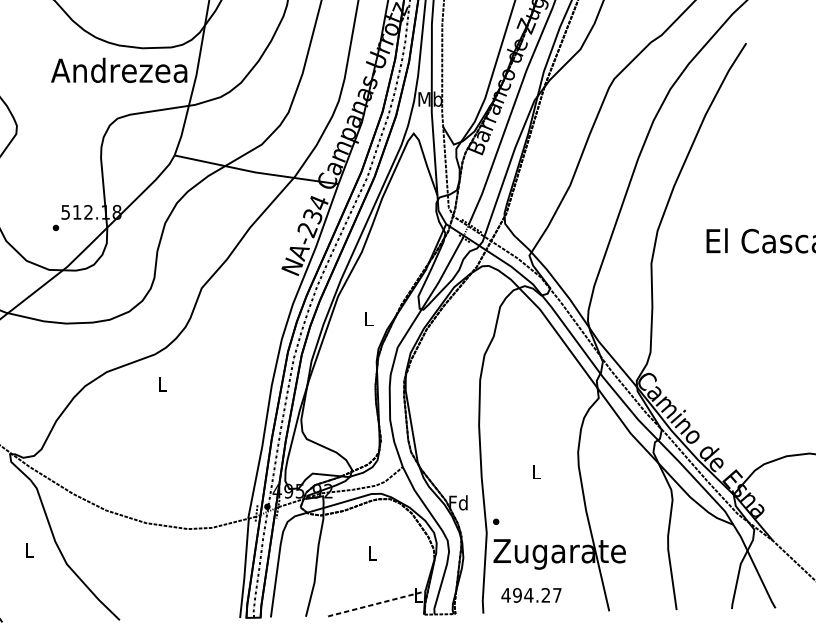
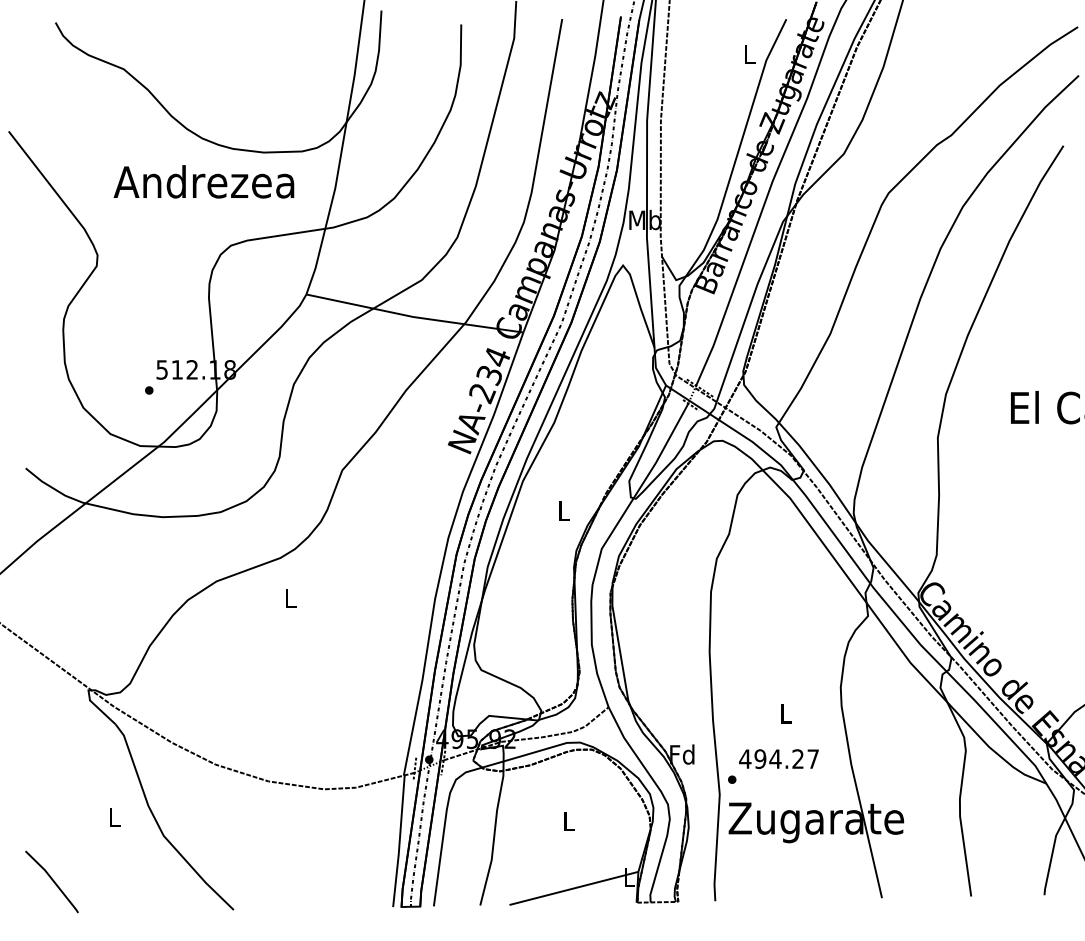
text: (118, 70) -> (203, 181), moved
text: (531, 594) -> (778, 758), moved
line: (376, 603) -> (573, 888), dashed -> solid

